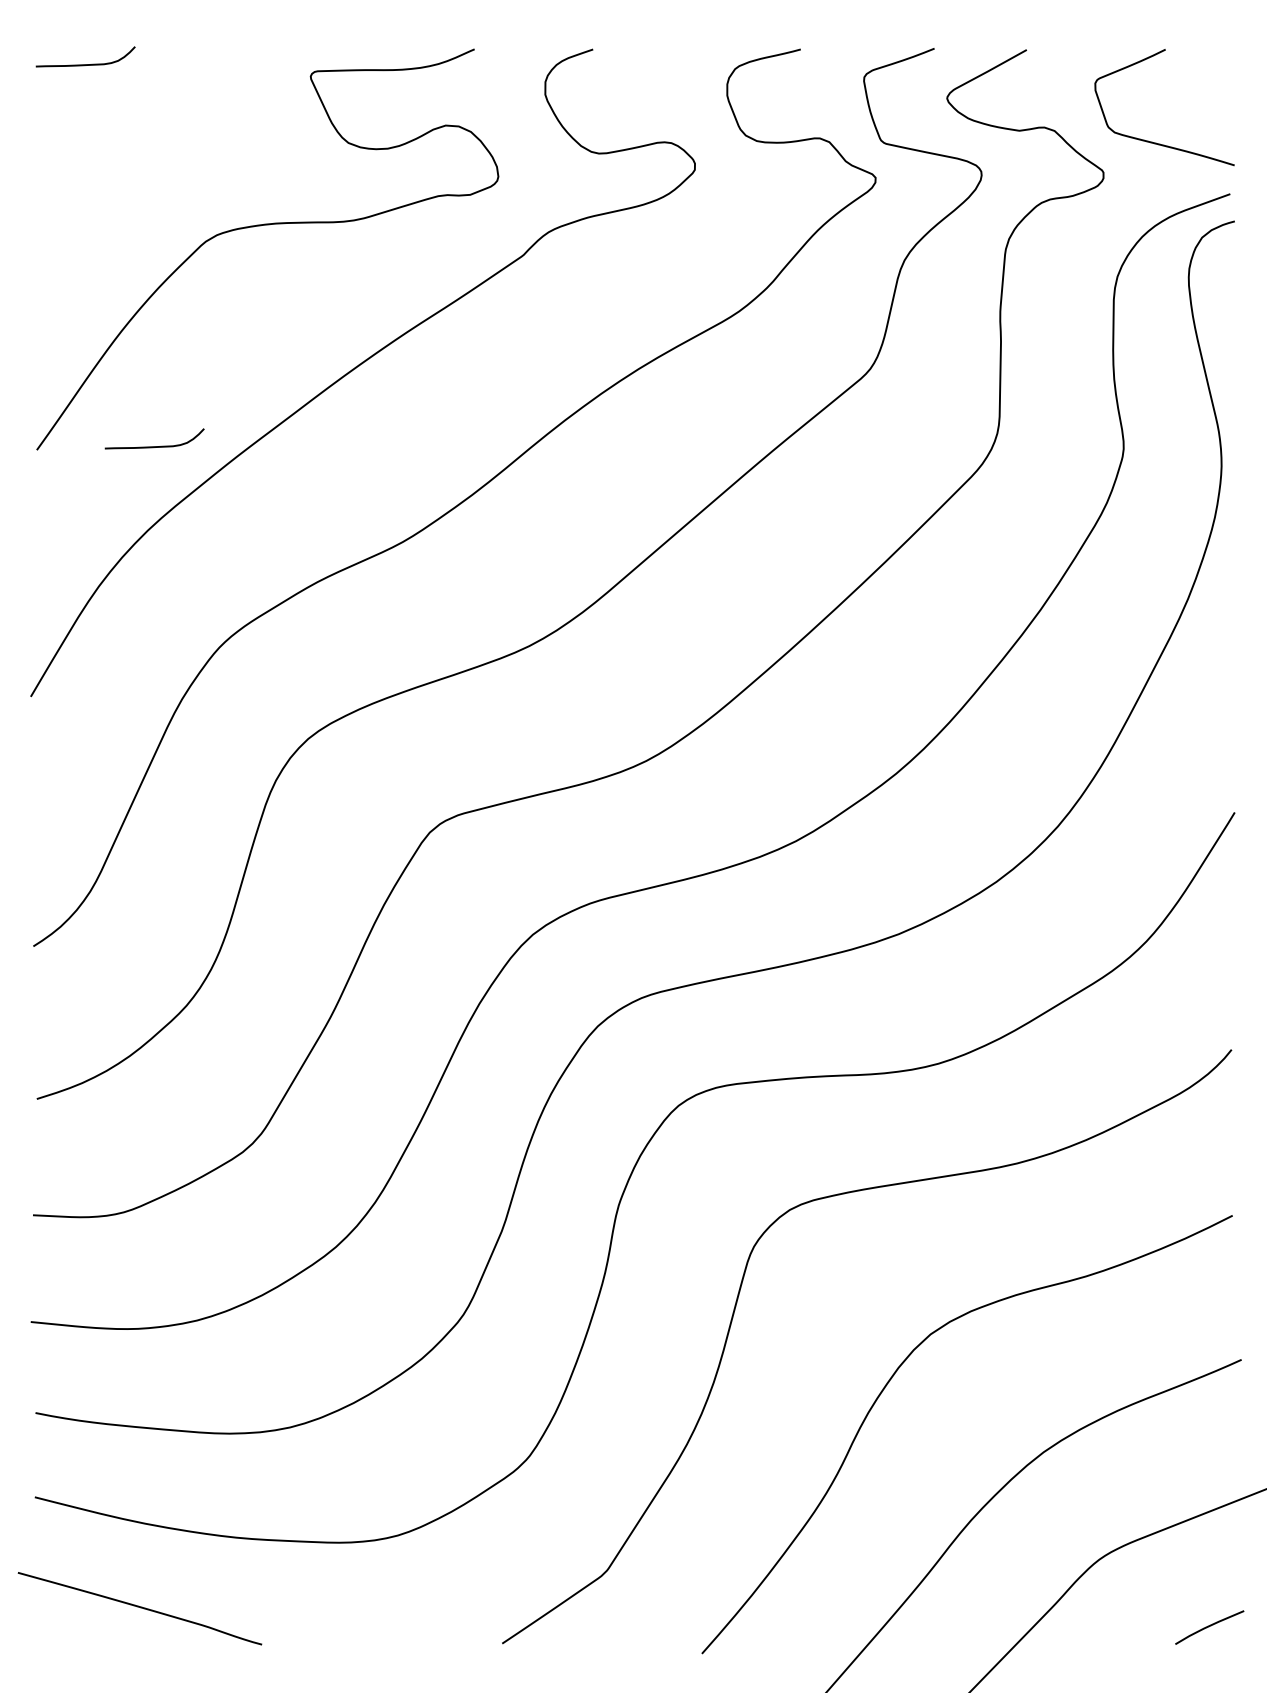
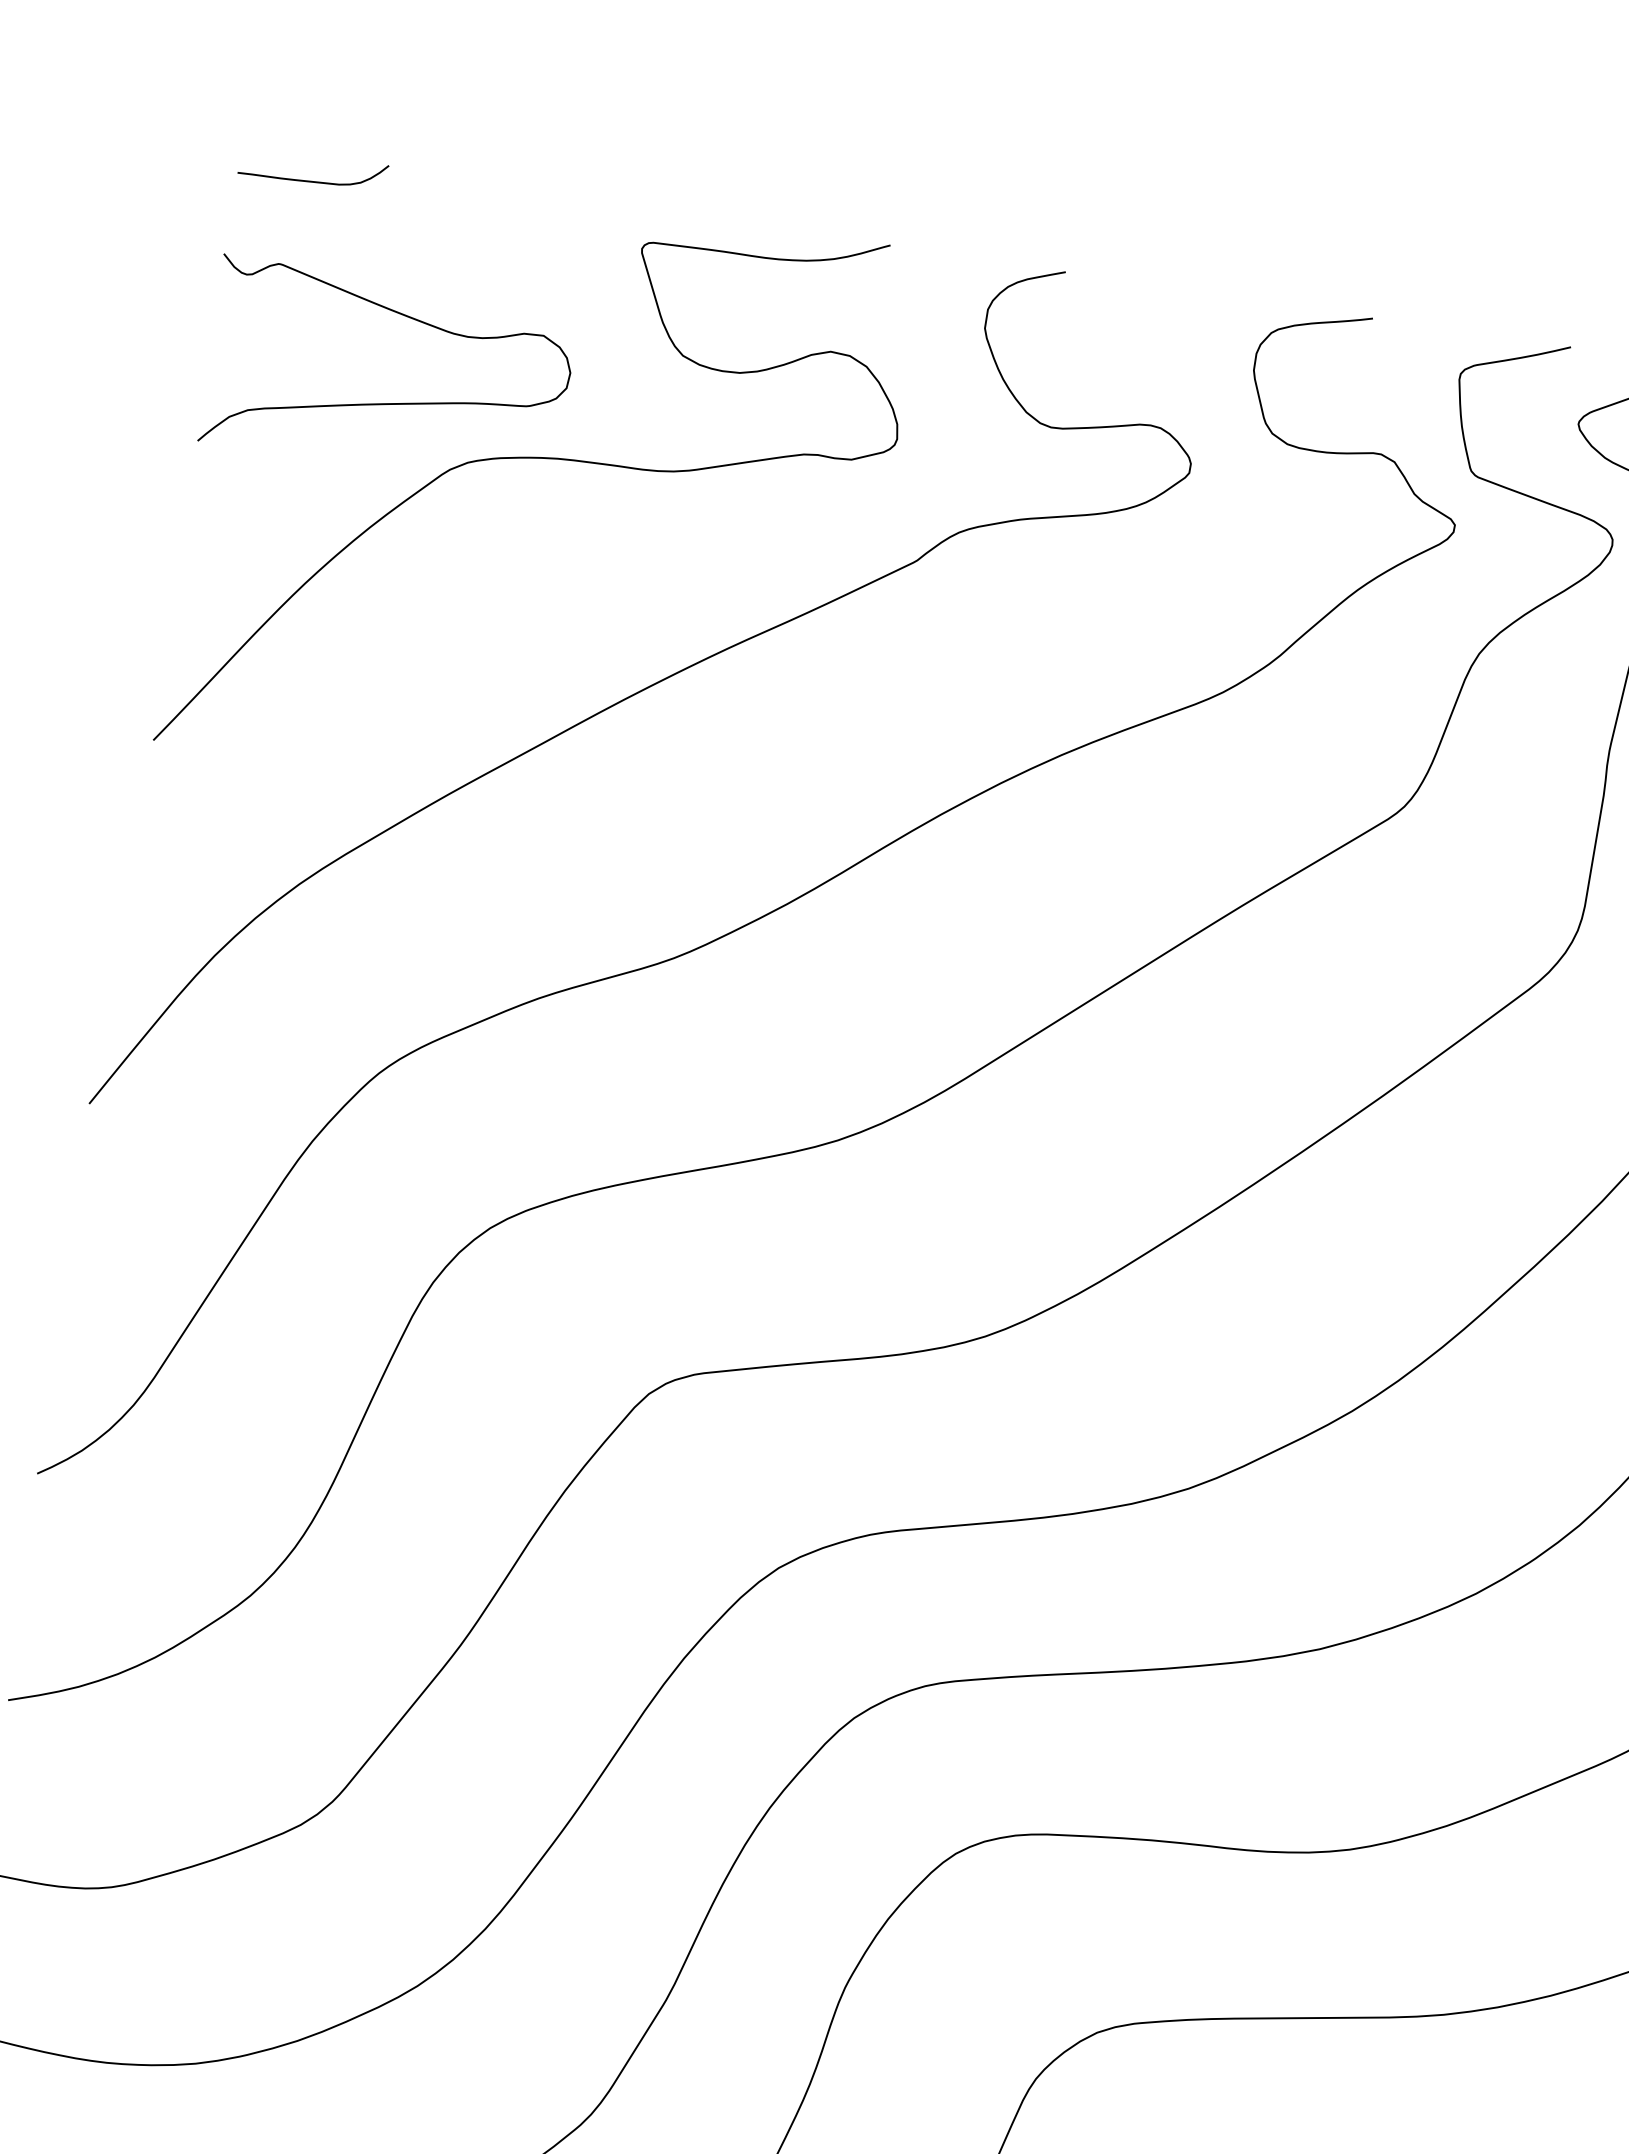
curve: (156, 203) -> (385, 402), added
curve: (154, 446) -> (328, 761), removed

